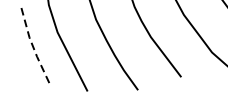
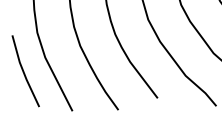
line: (33, 48) -> (23, 72), dashed -> solid

